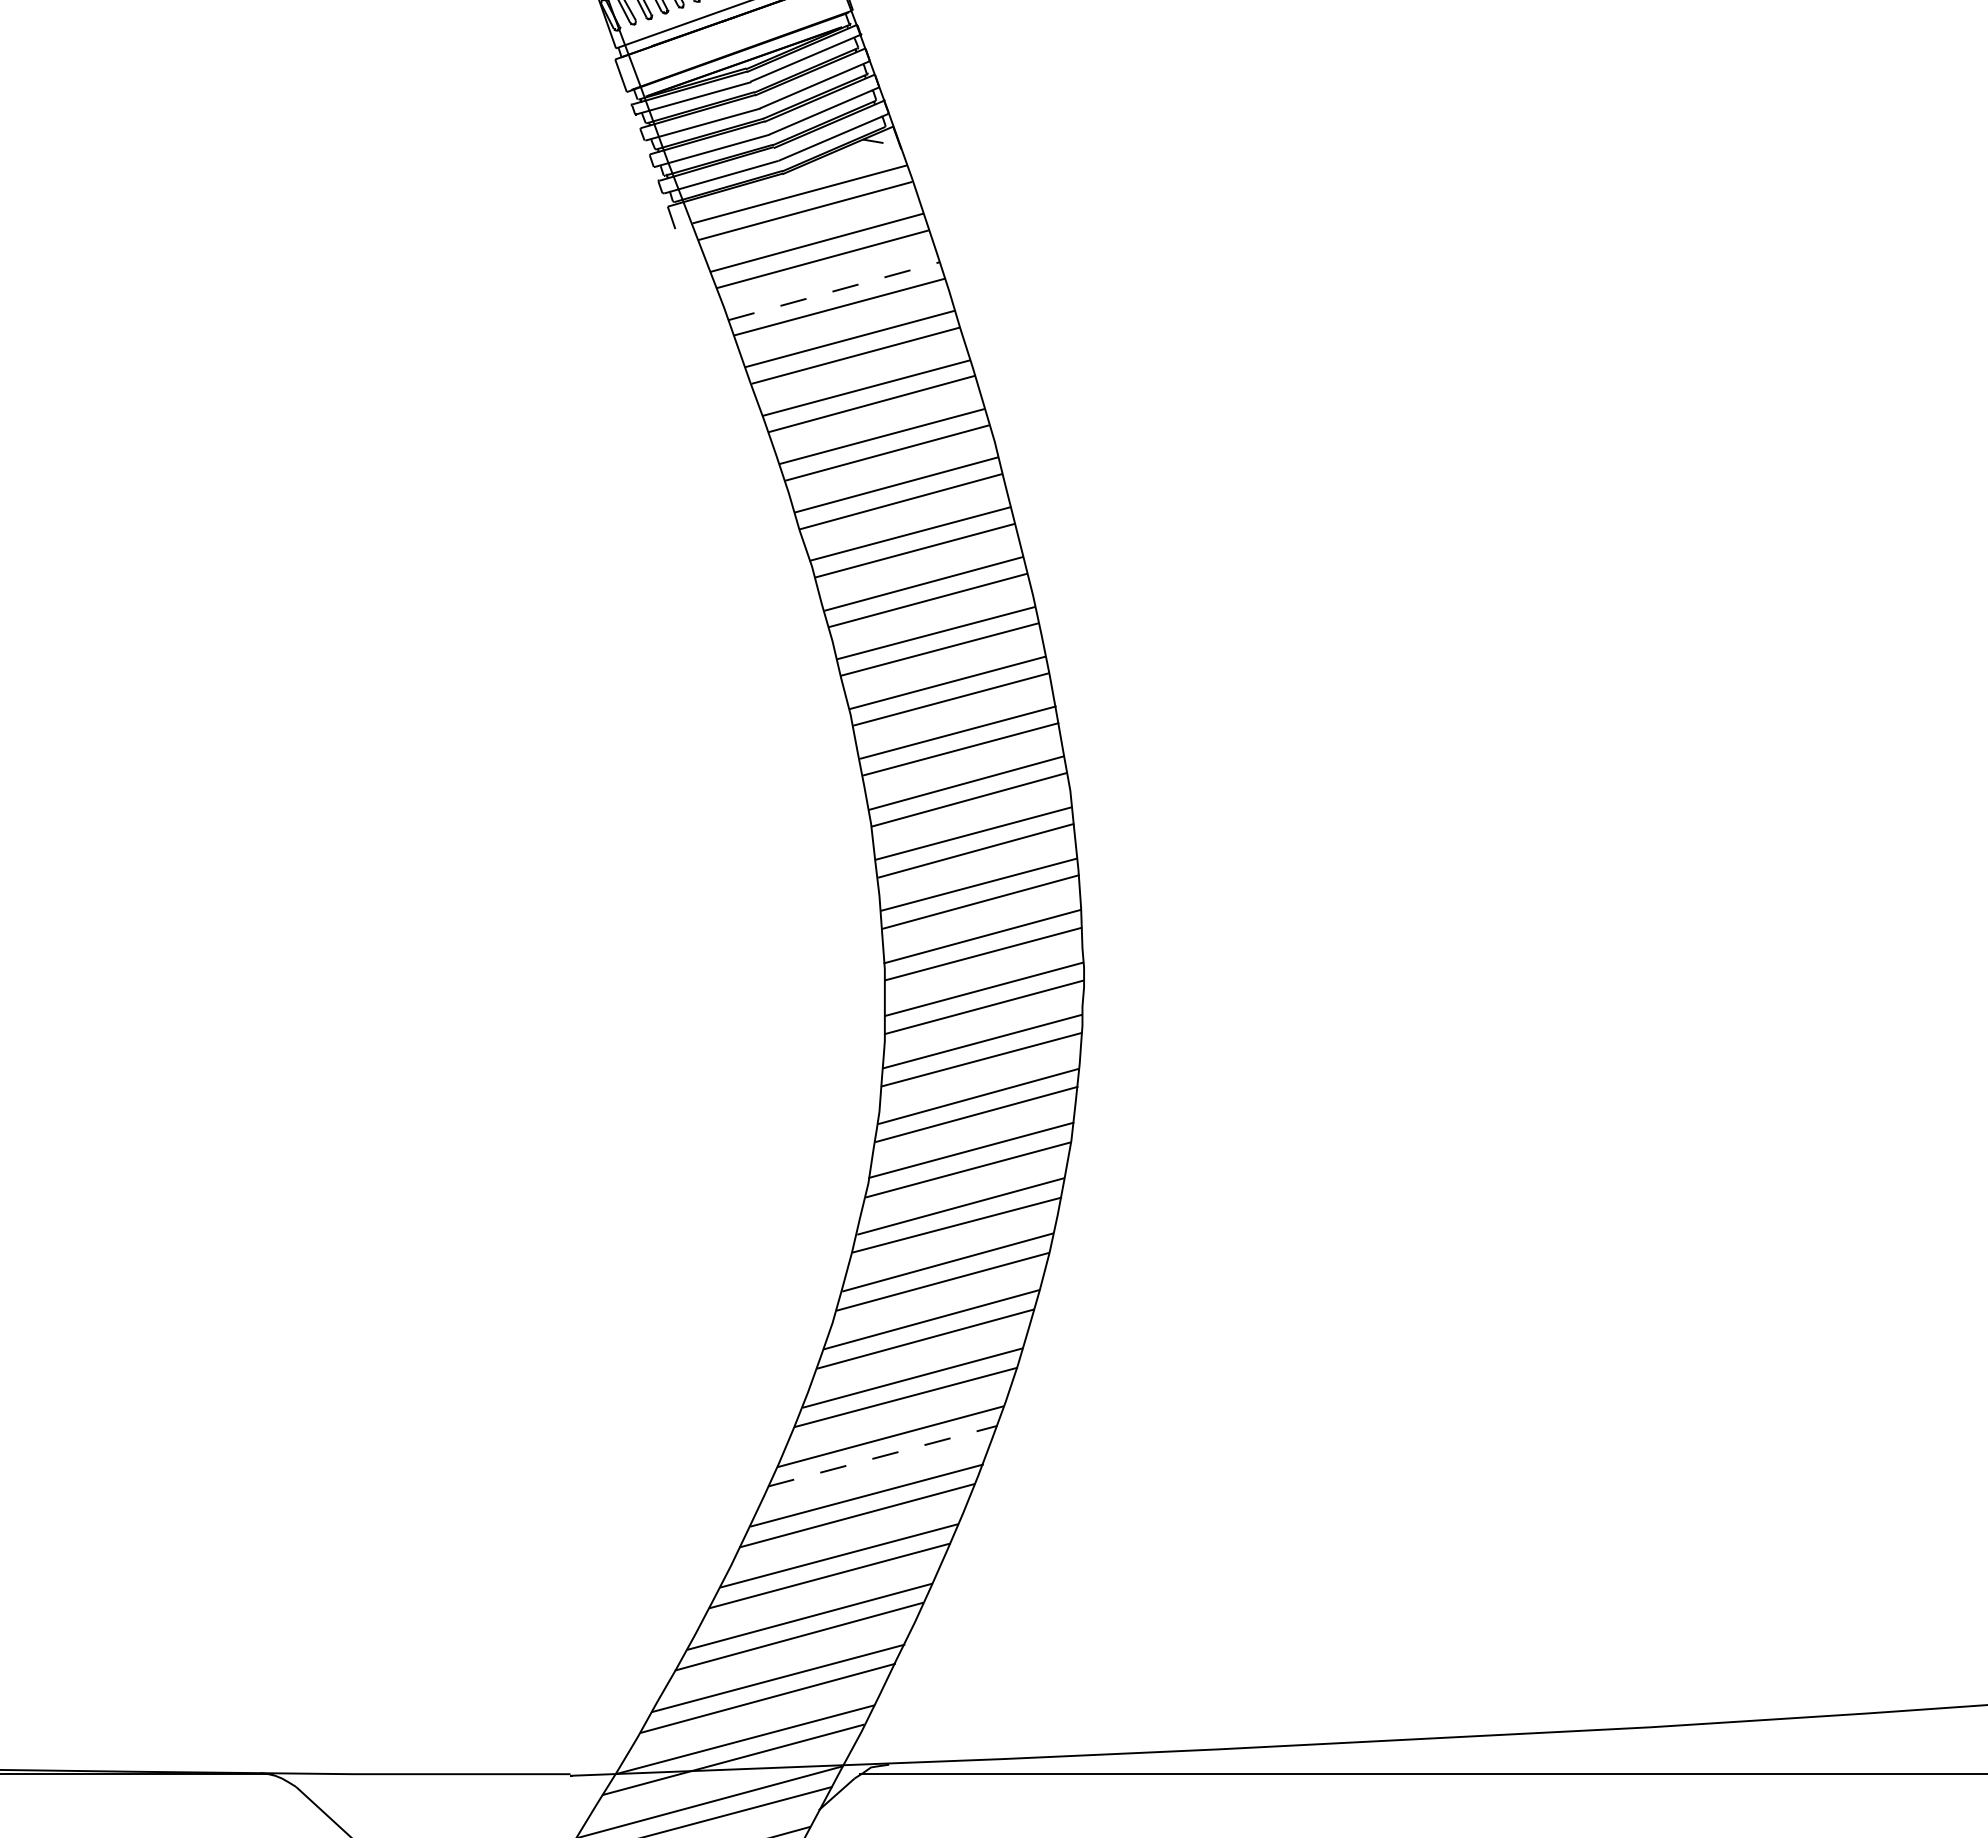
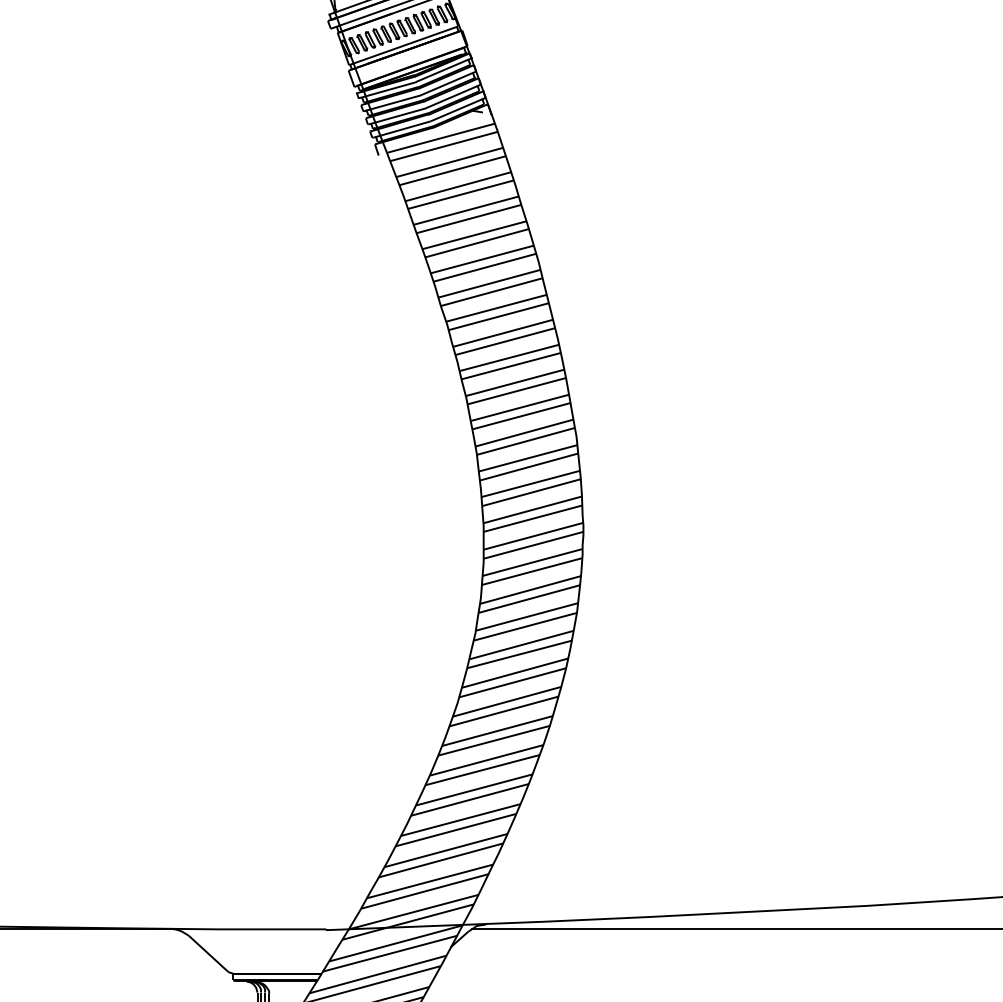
line: (834, 290) -> (458, 186), dashed -> solid
line: (884, 1454) -> (483, 769), dashed -> solid

